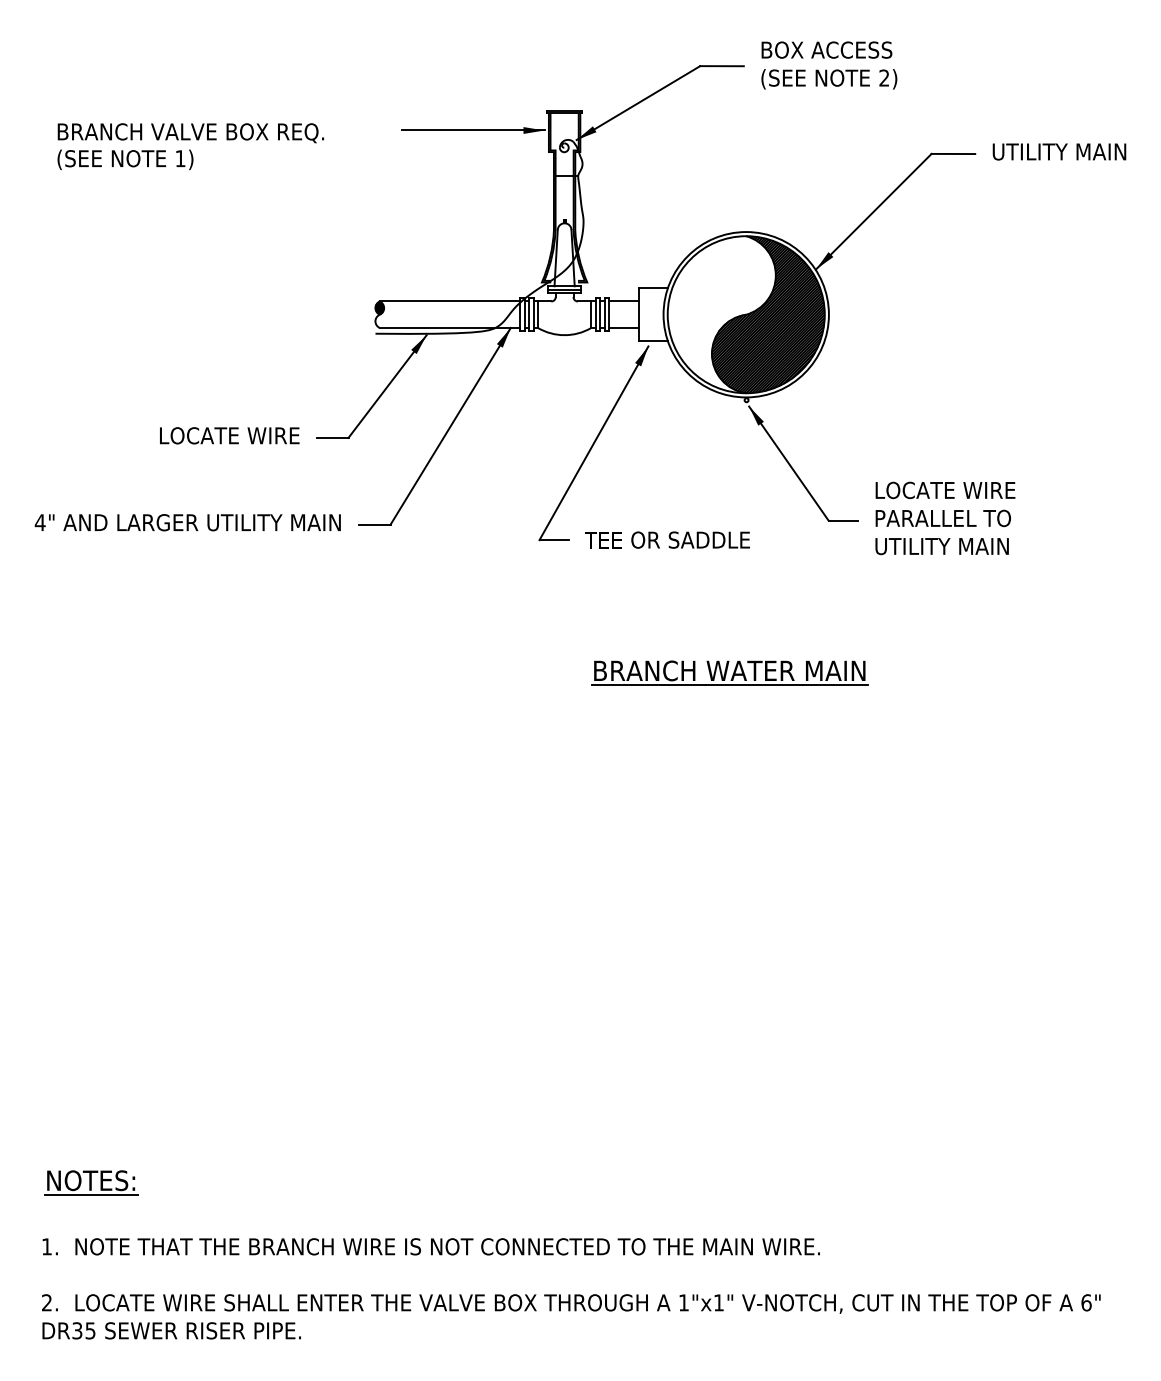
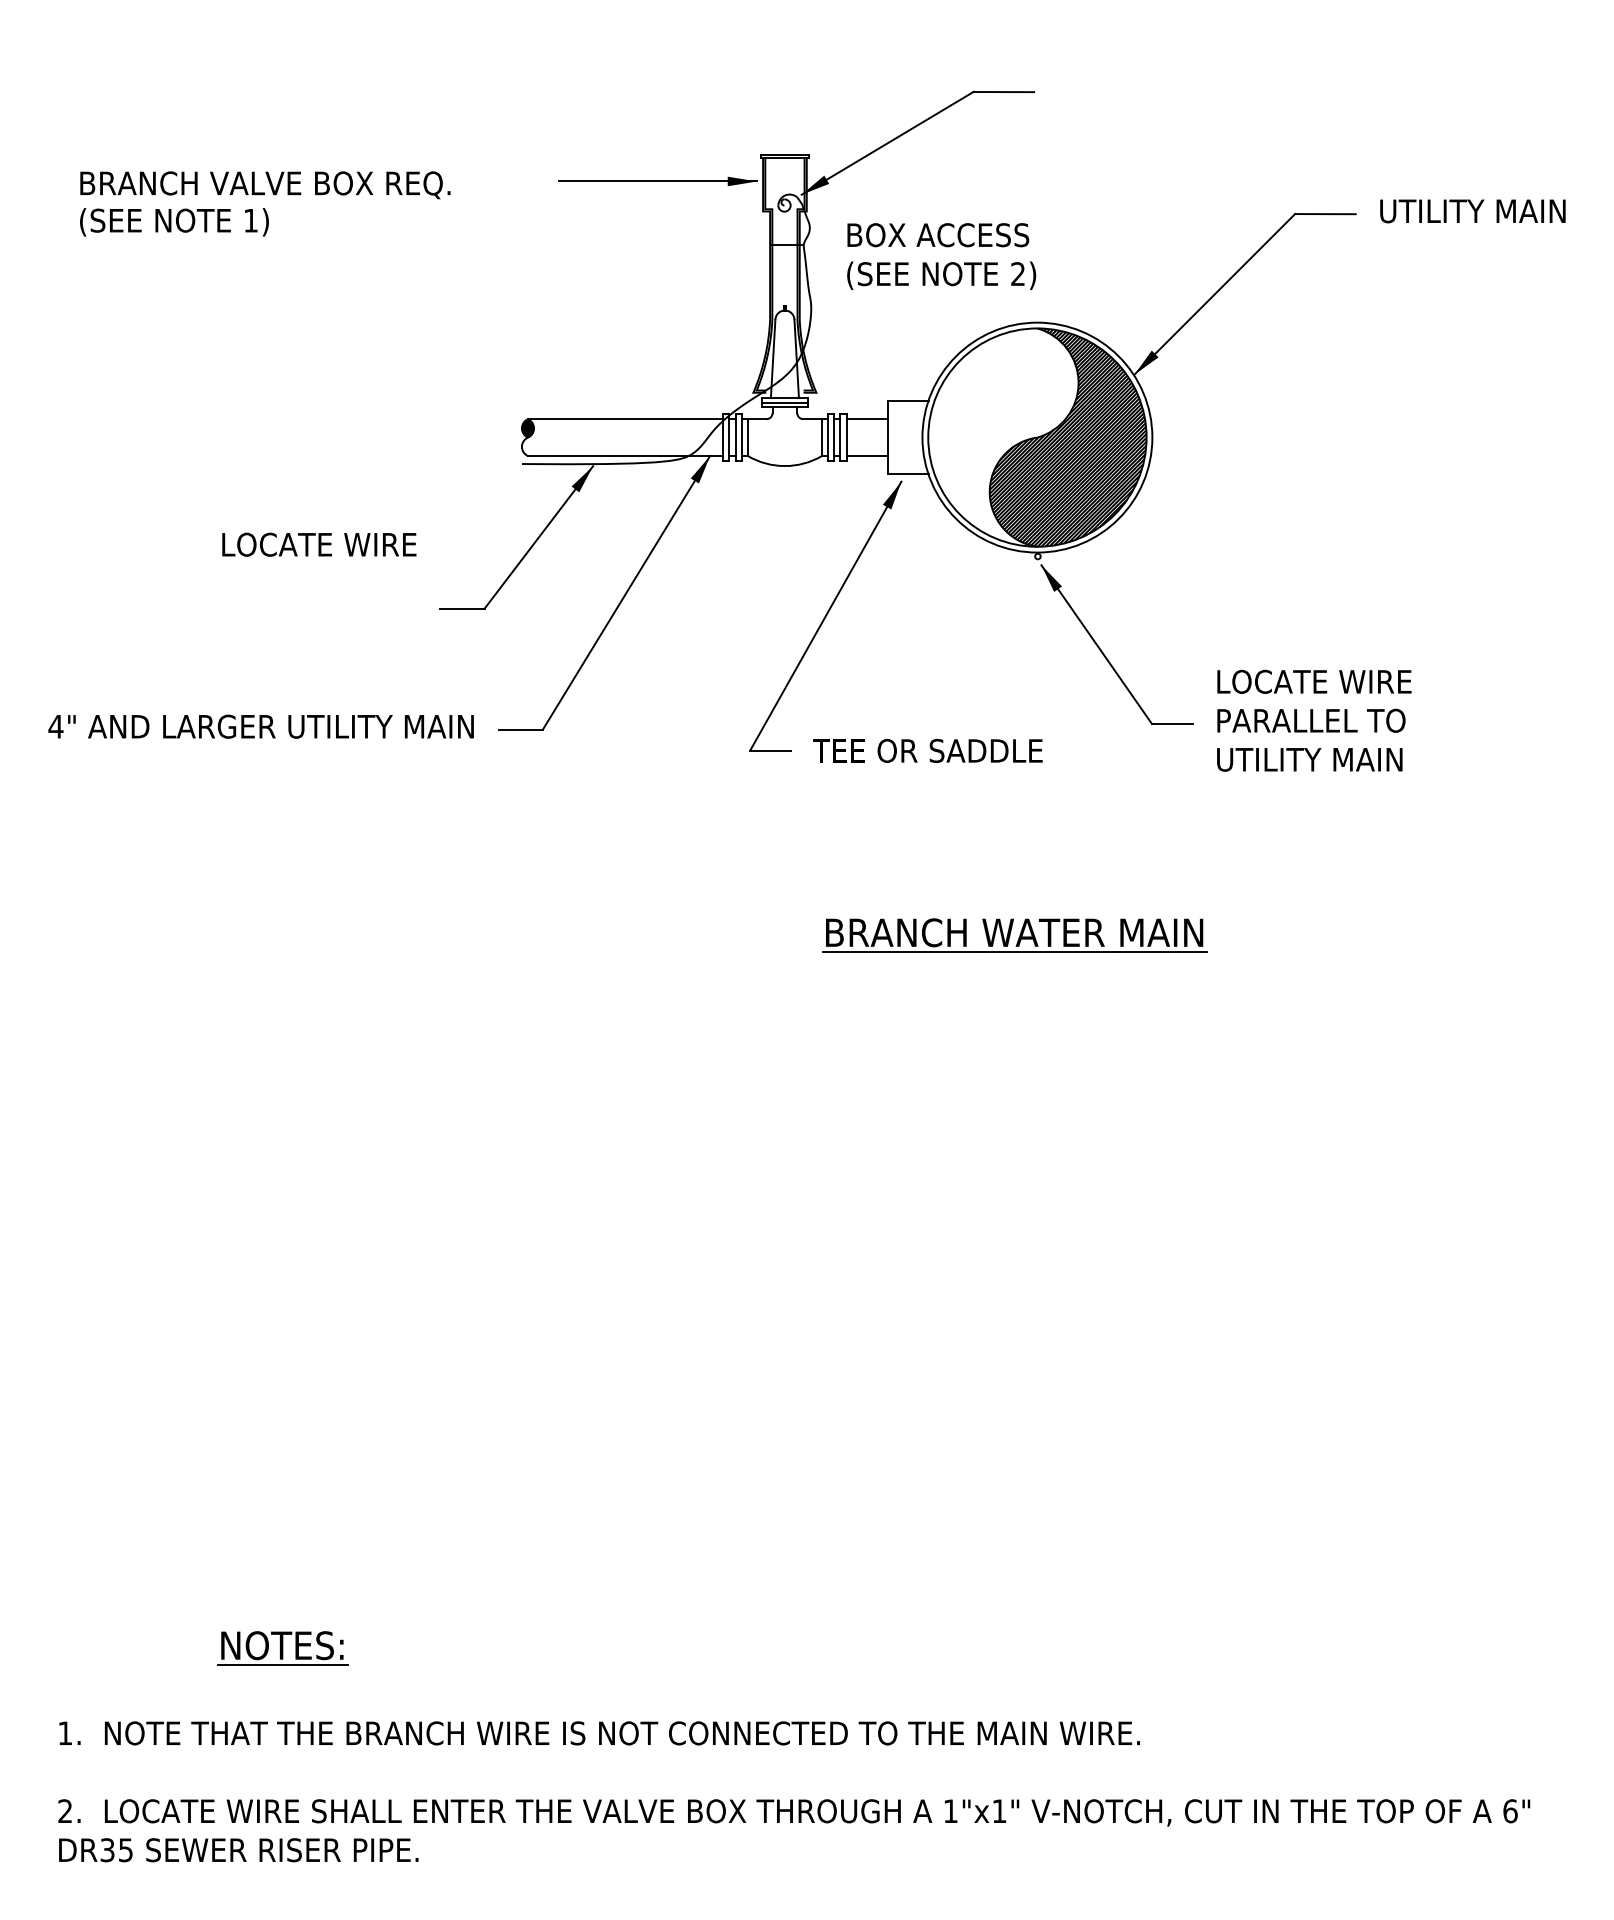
text: (829, 65) -> (941, 256), moved
text: (229, 435) -> (319, 544), moved
part: (91, 1182) -> (282, 1648), moved

